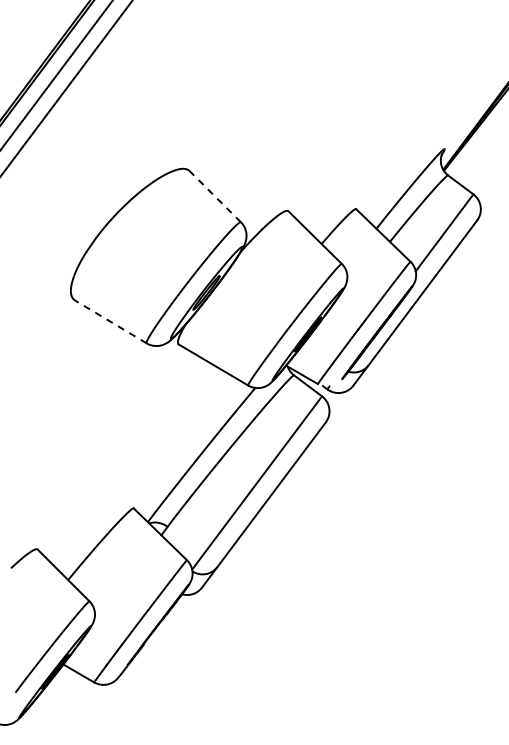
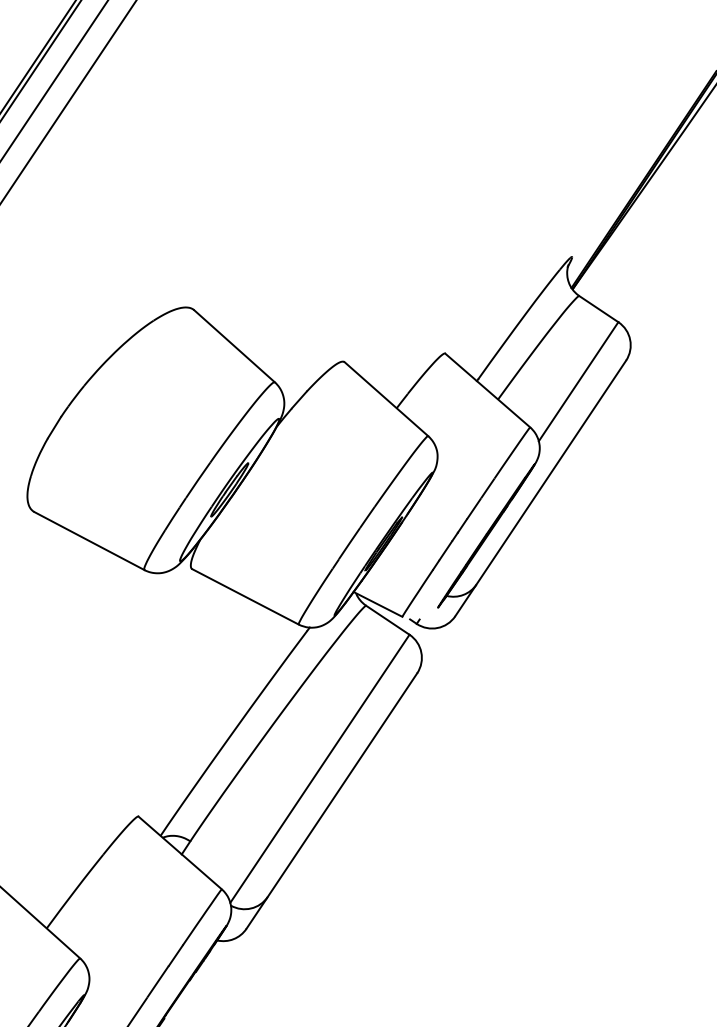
line: (214, 196) -> (233, 346), dashed -> solid
line: (110, 321) -> (88, 540), dashed -> solid

